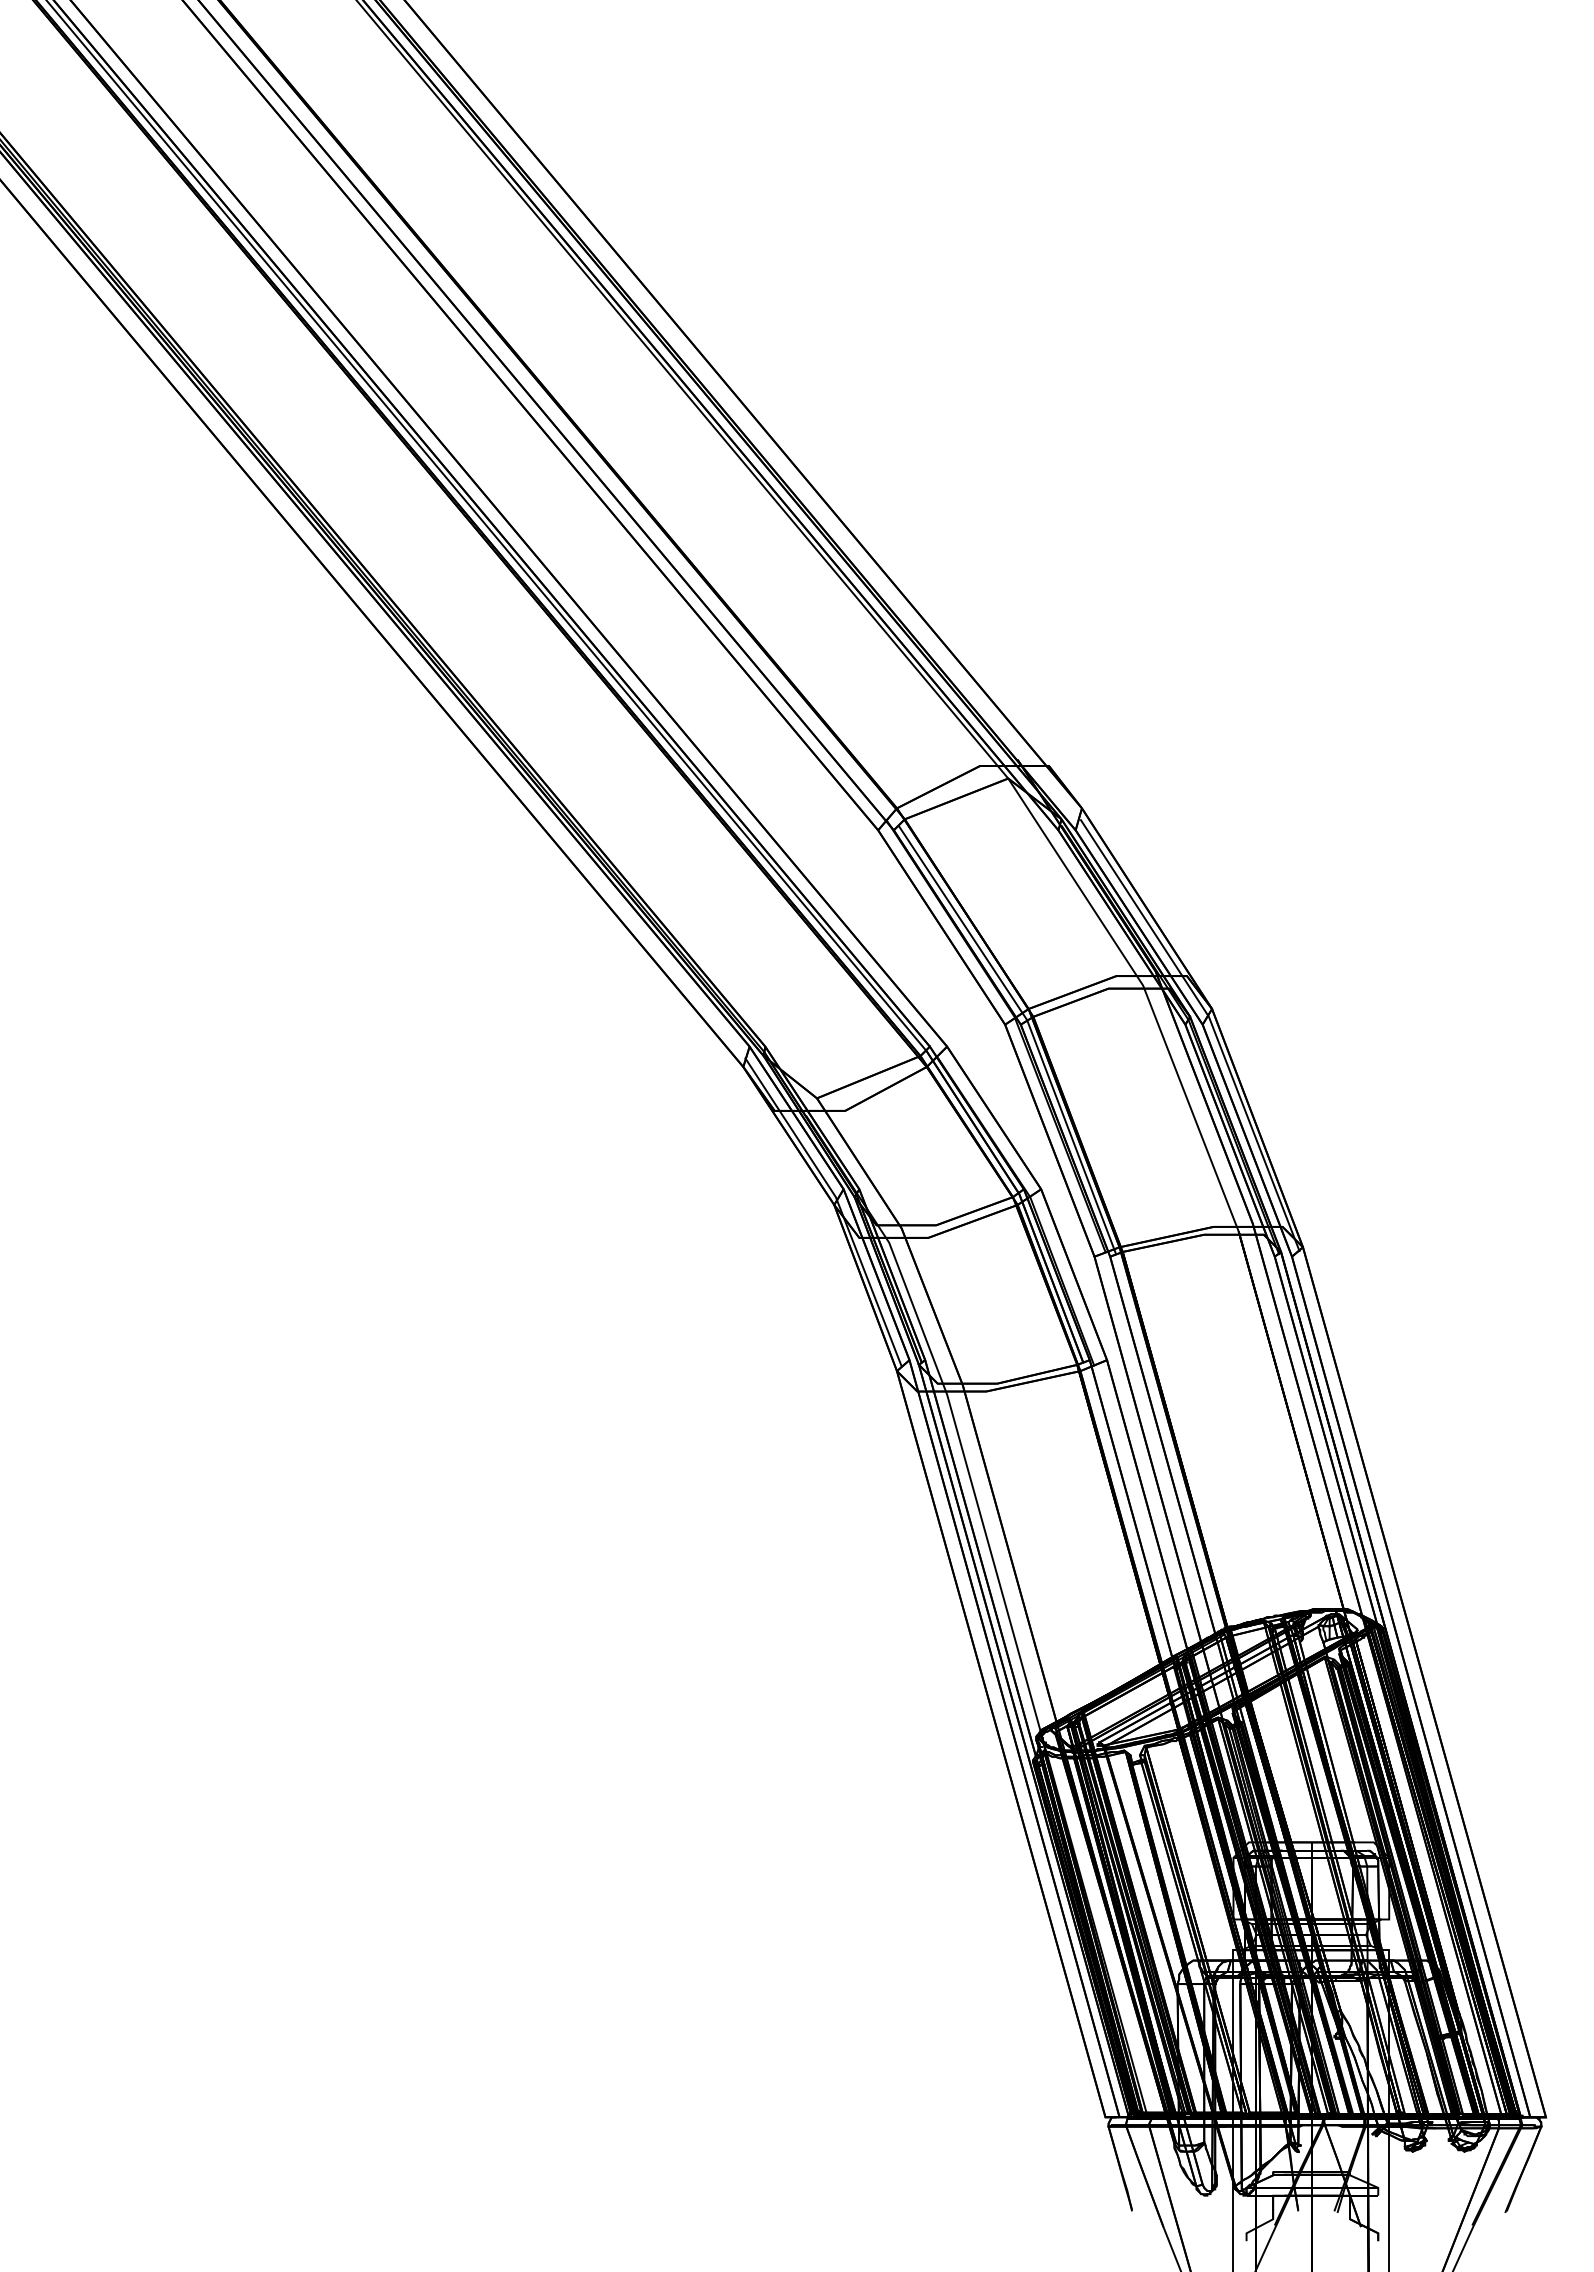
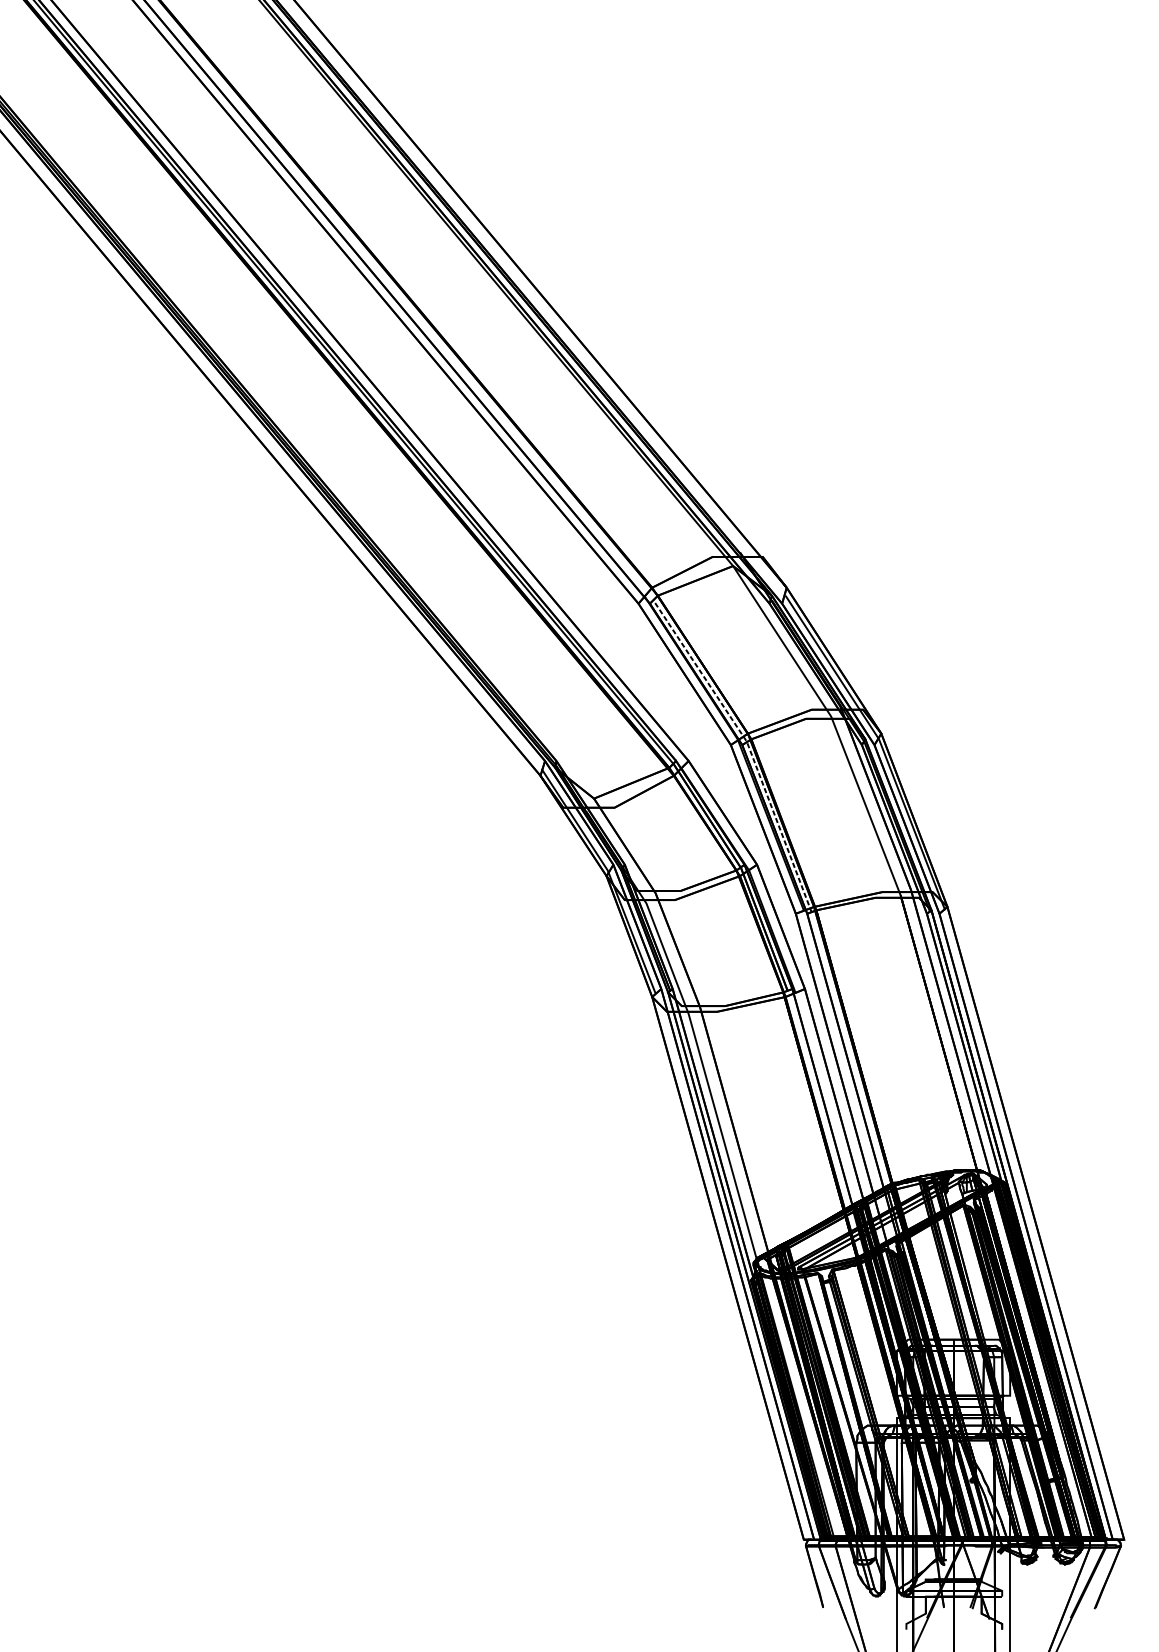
line: (1029, 1027) -> (748, 747), solid -> dashed

